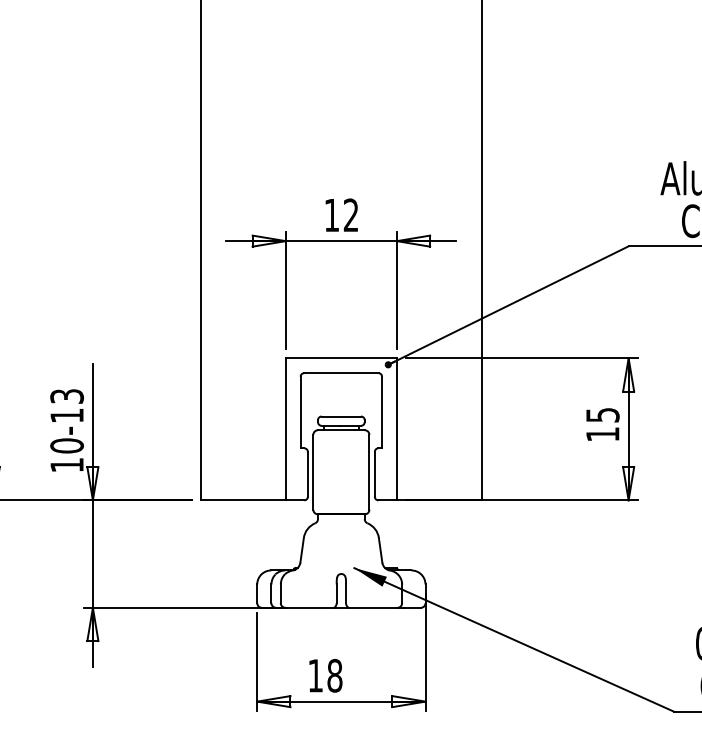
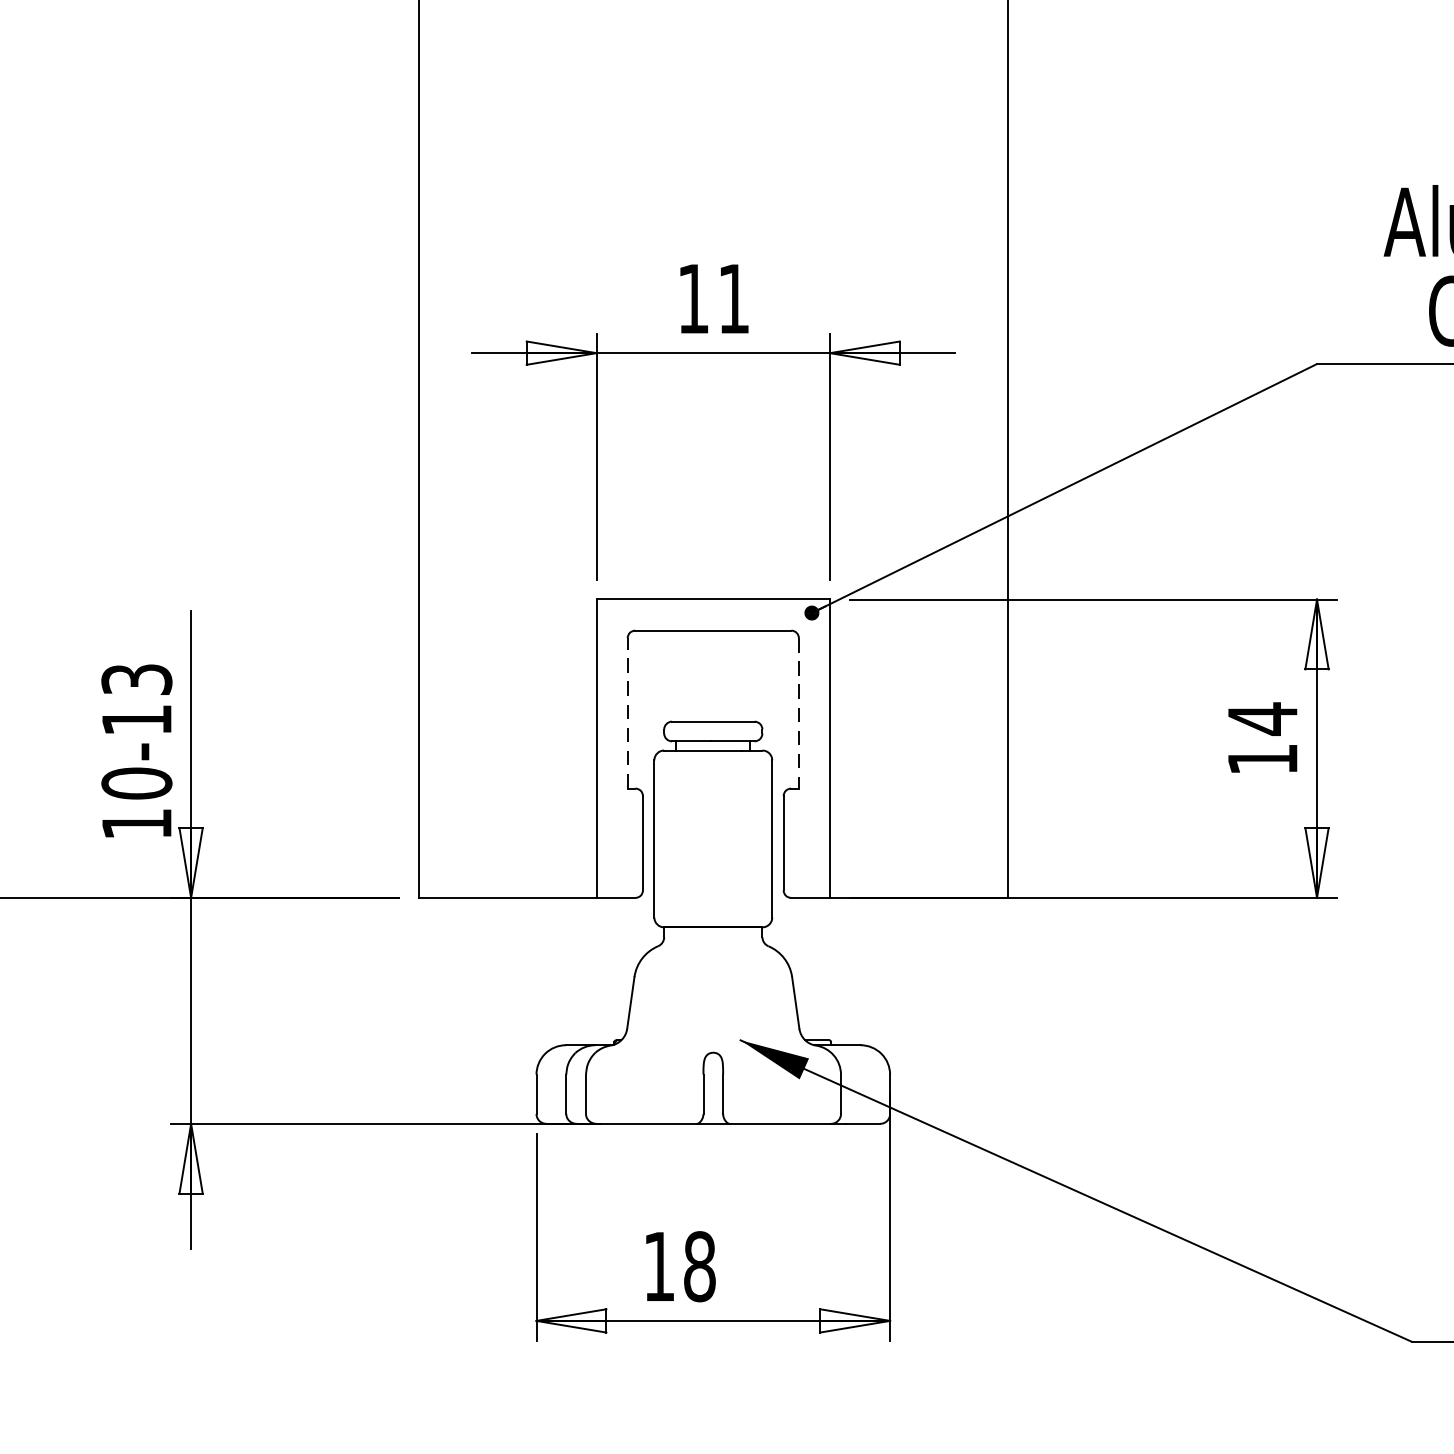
text: (350, 214) -> (732, 297), 12 -> 11
line: (300, 412) -> (627, 713), solid -> dashed
line: (382, 412) -> (799, 713), solid -> dashed
text: (602, 415) -> (1262, 719), 15 -> 14

